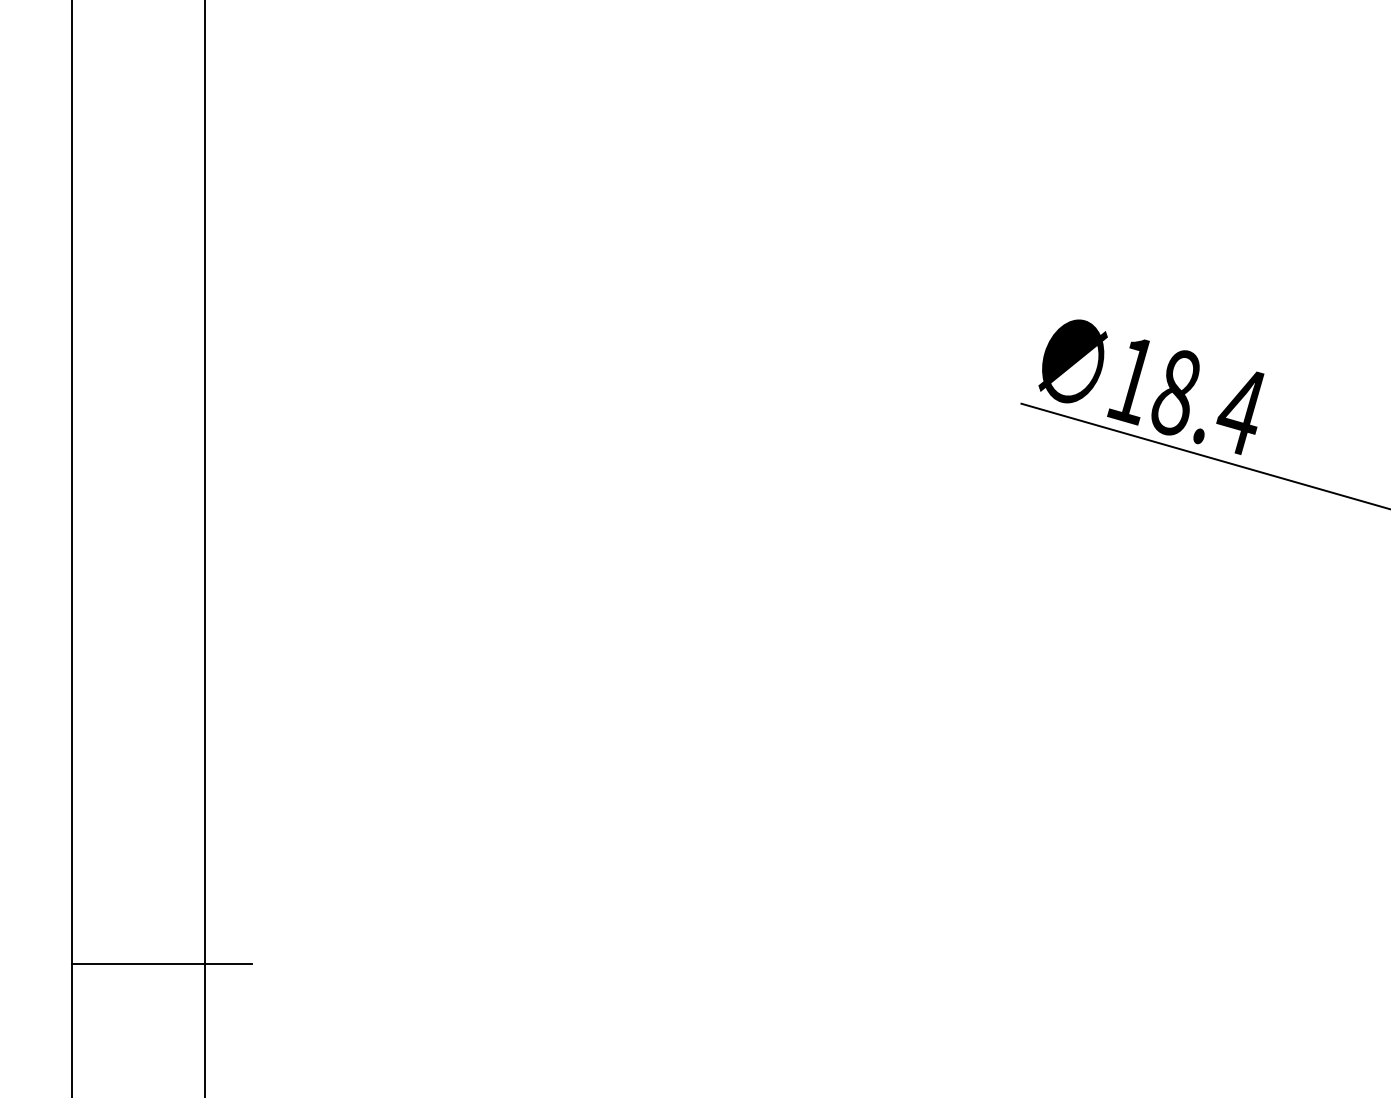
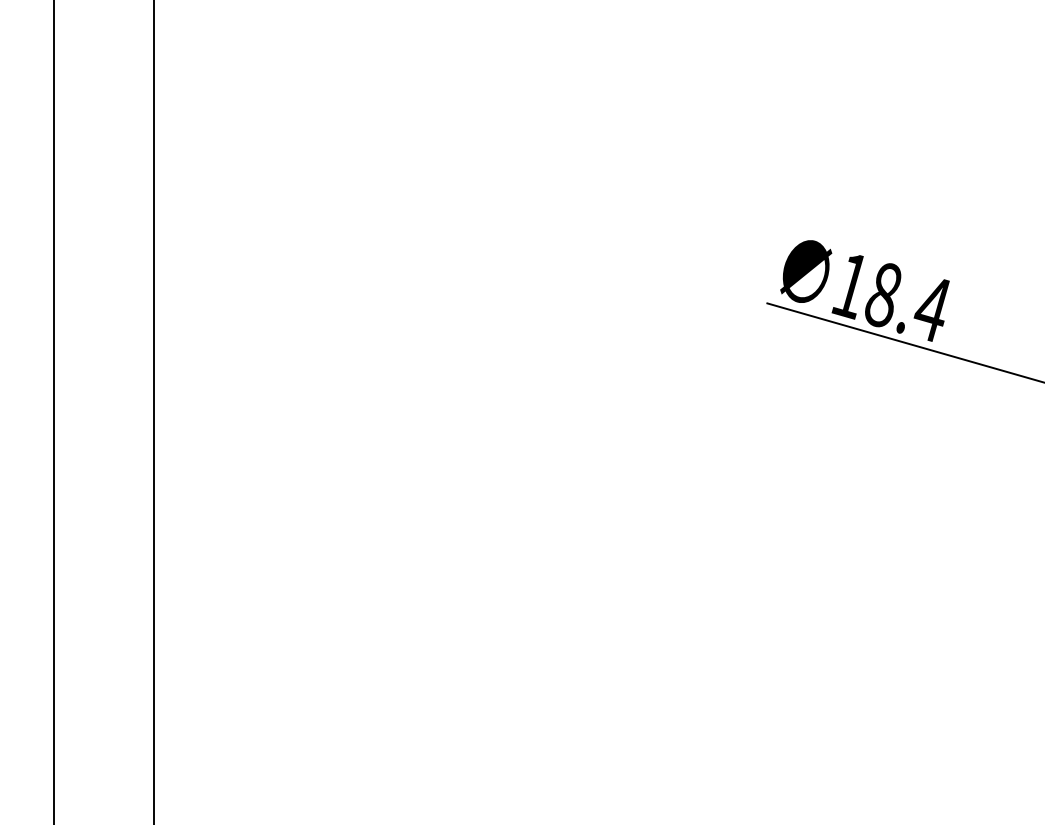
line: (161, 963) -> (121, 723), removed

